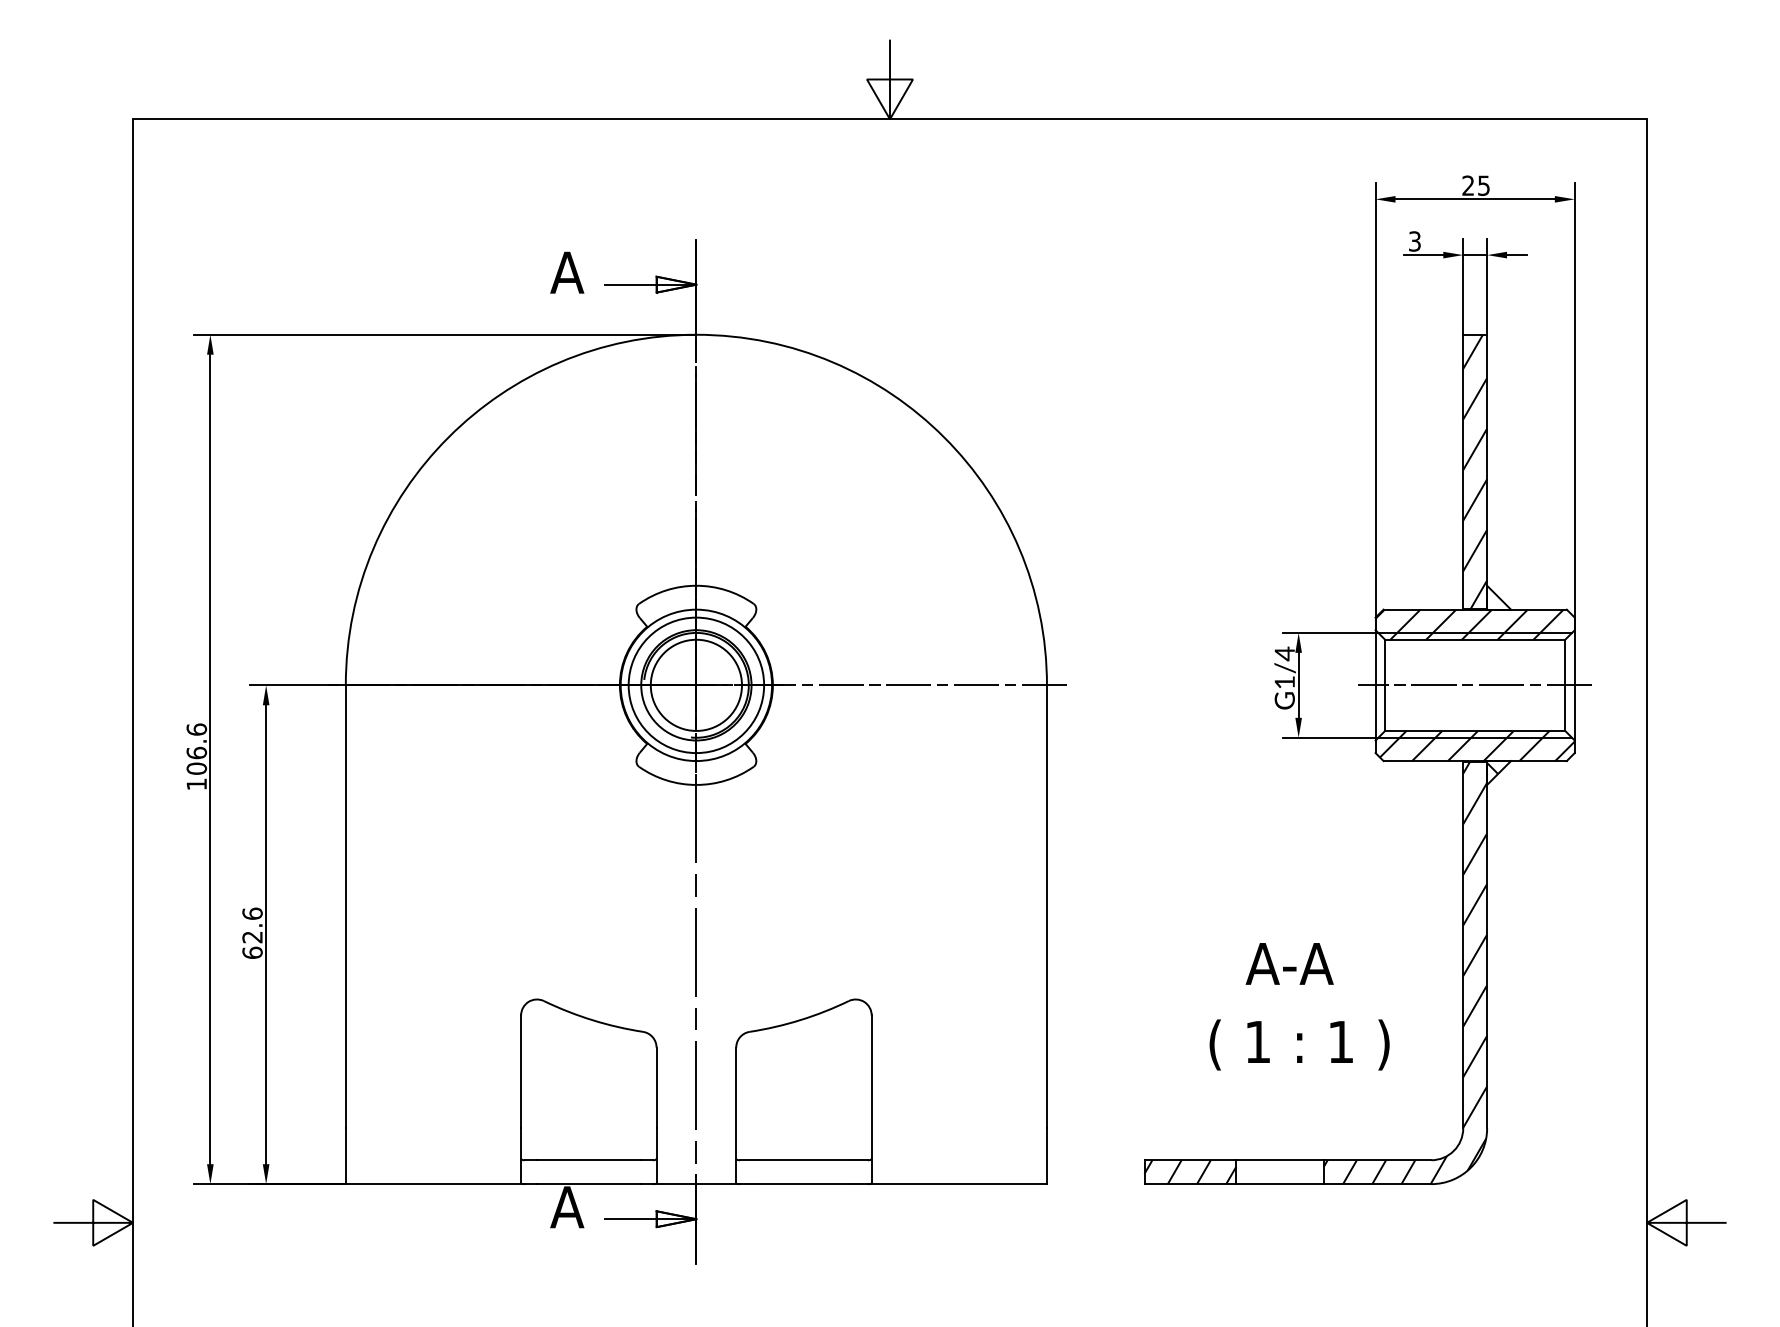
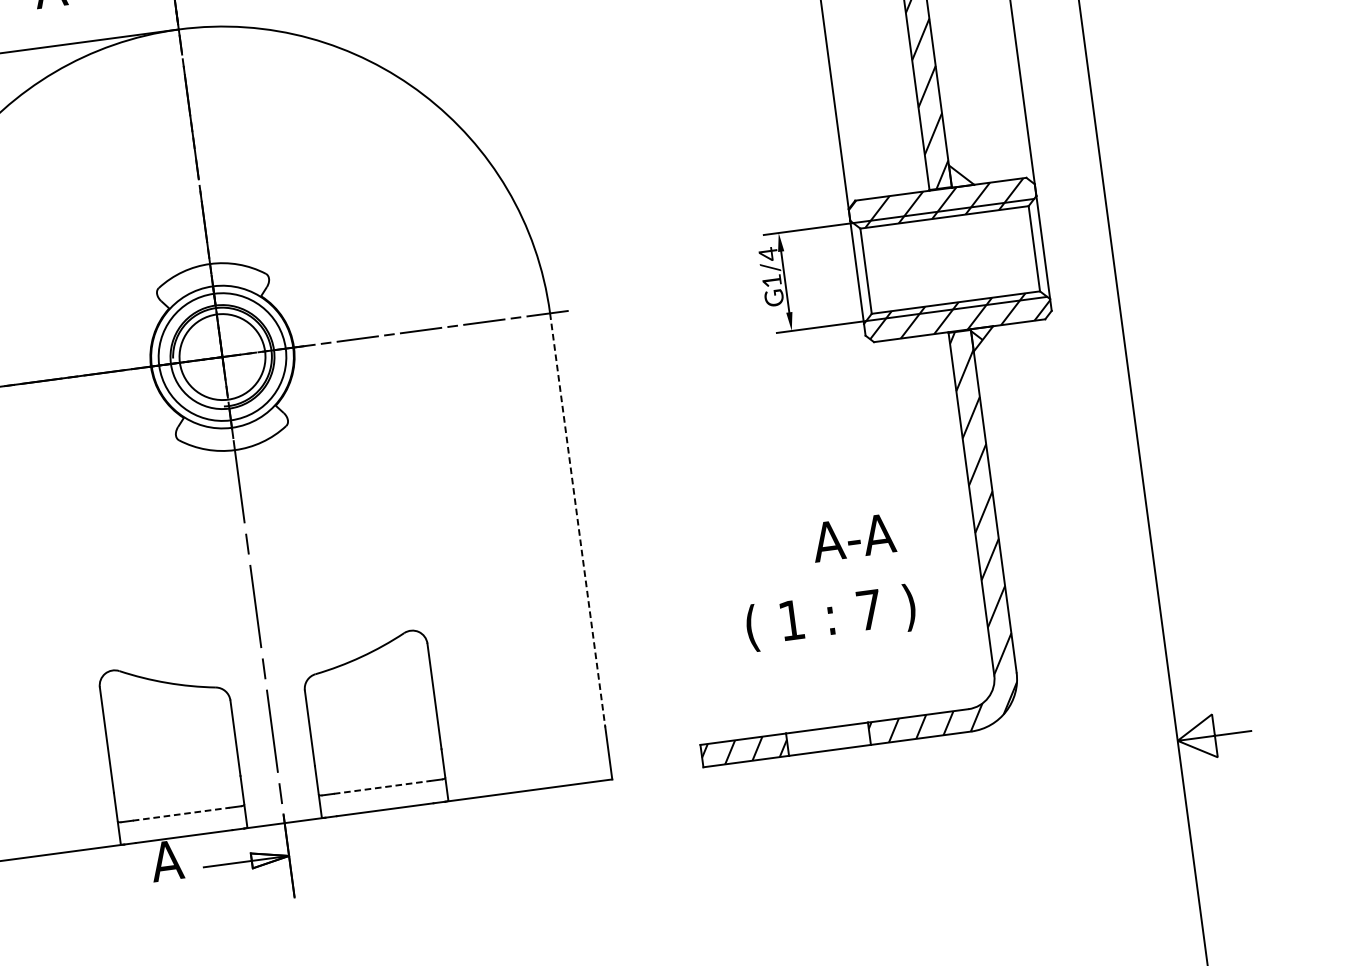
line: (1474, 685) -> (949, 260), removed
line: (1046, 907) -> (577, 521), solid -> dashed
text: (1289, 963) -> (853, 537), moved
text: (1341, 1041) -> (869, 609), 1 -> 7
line: (588, 1160) -> (180, 814), solid -> dashed
line: (803, 1160) -> (381, 787), solid -> dashed

